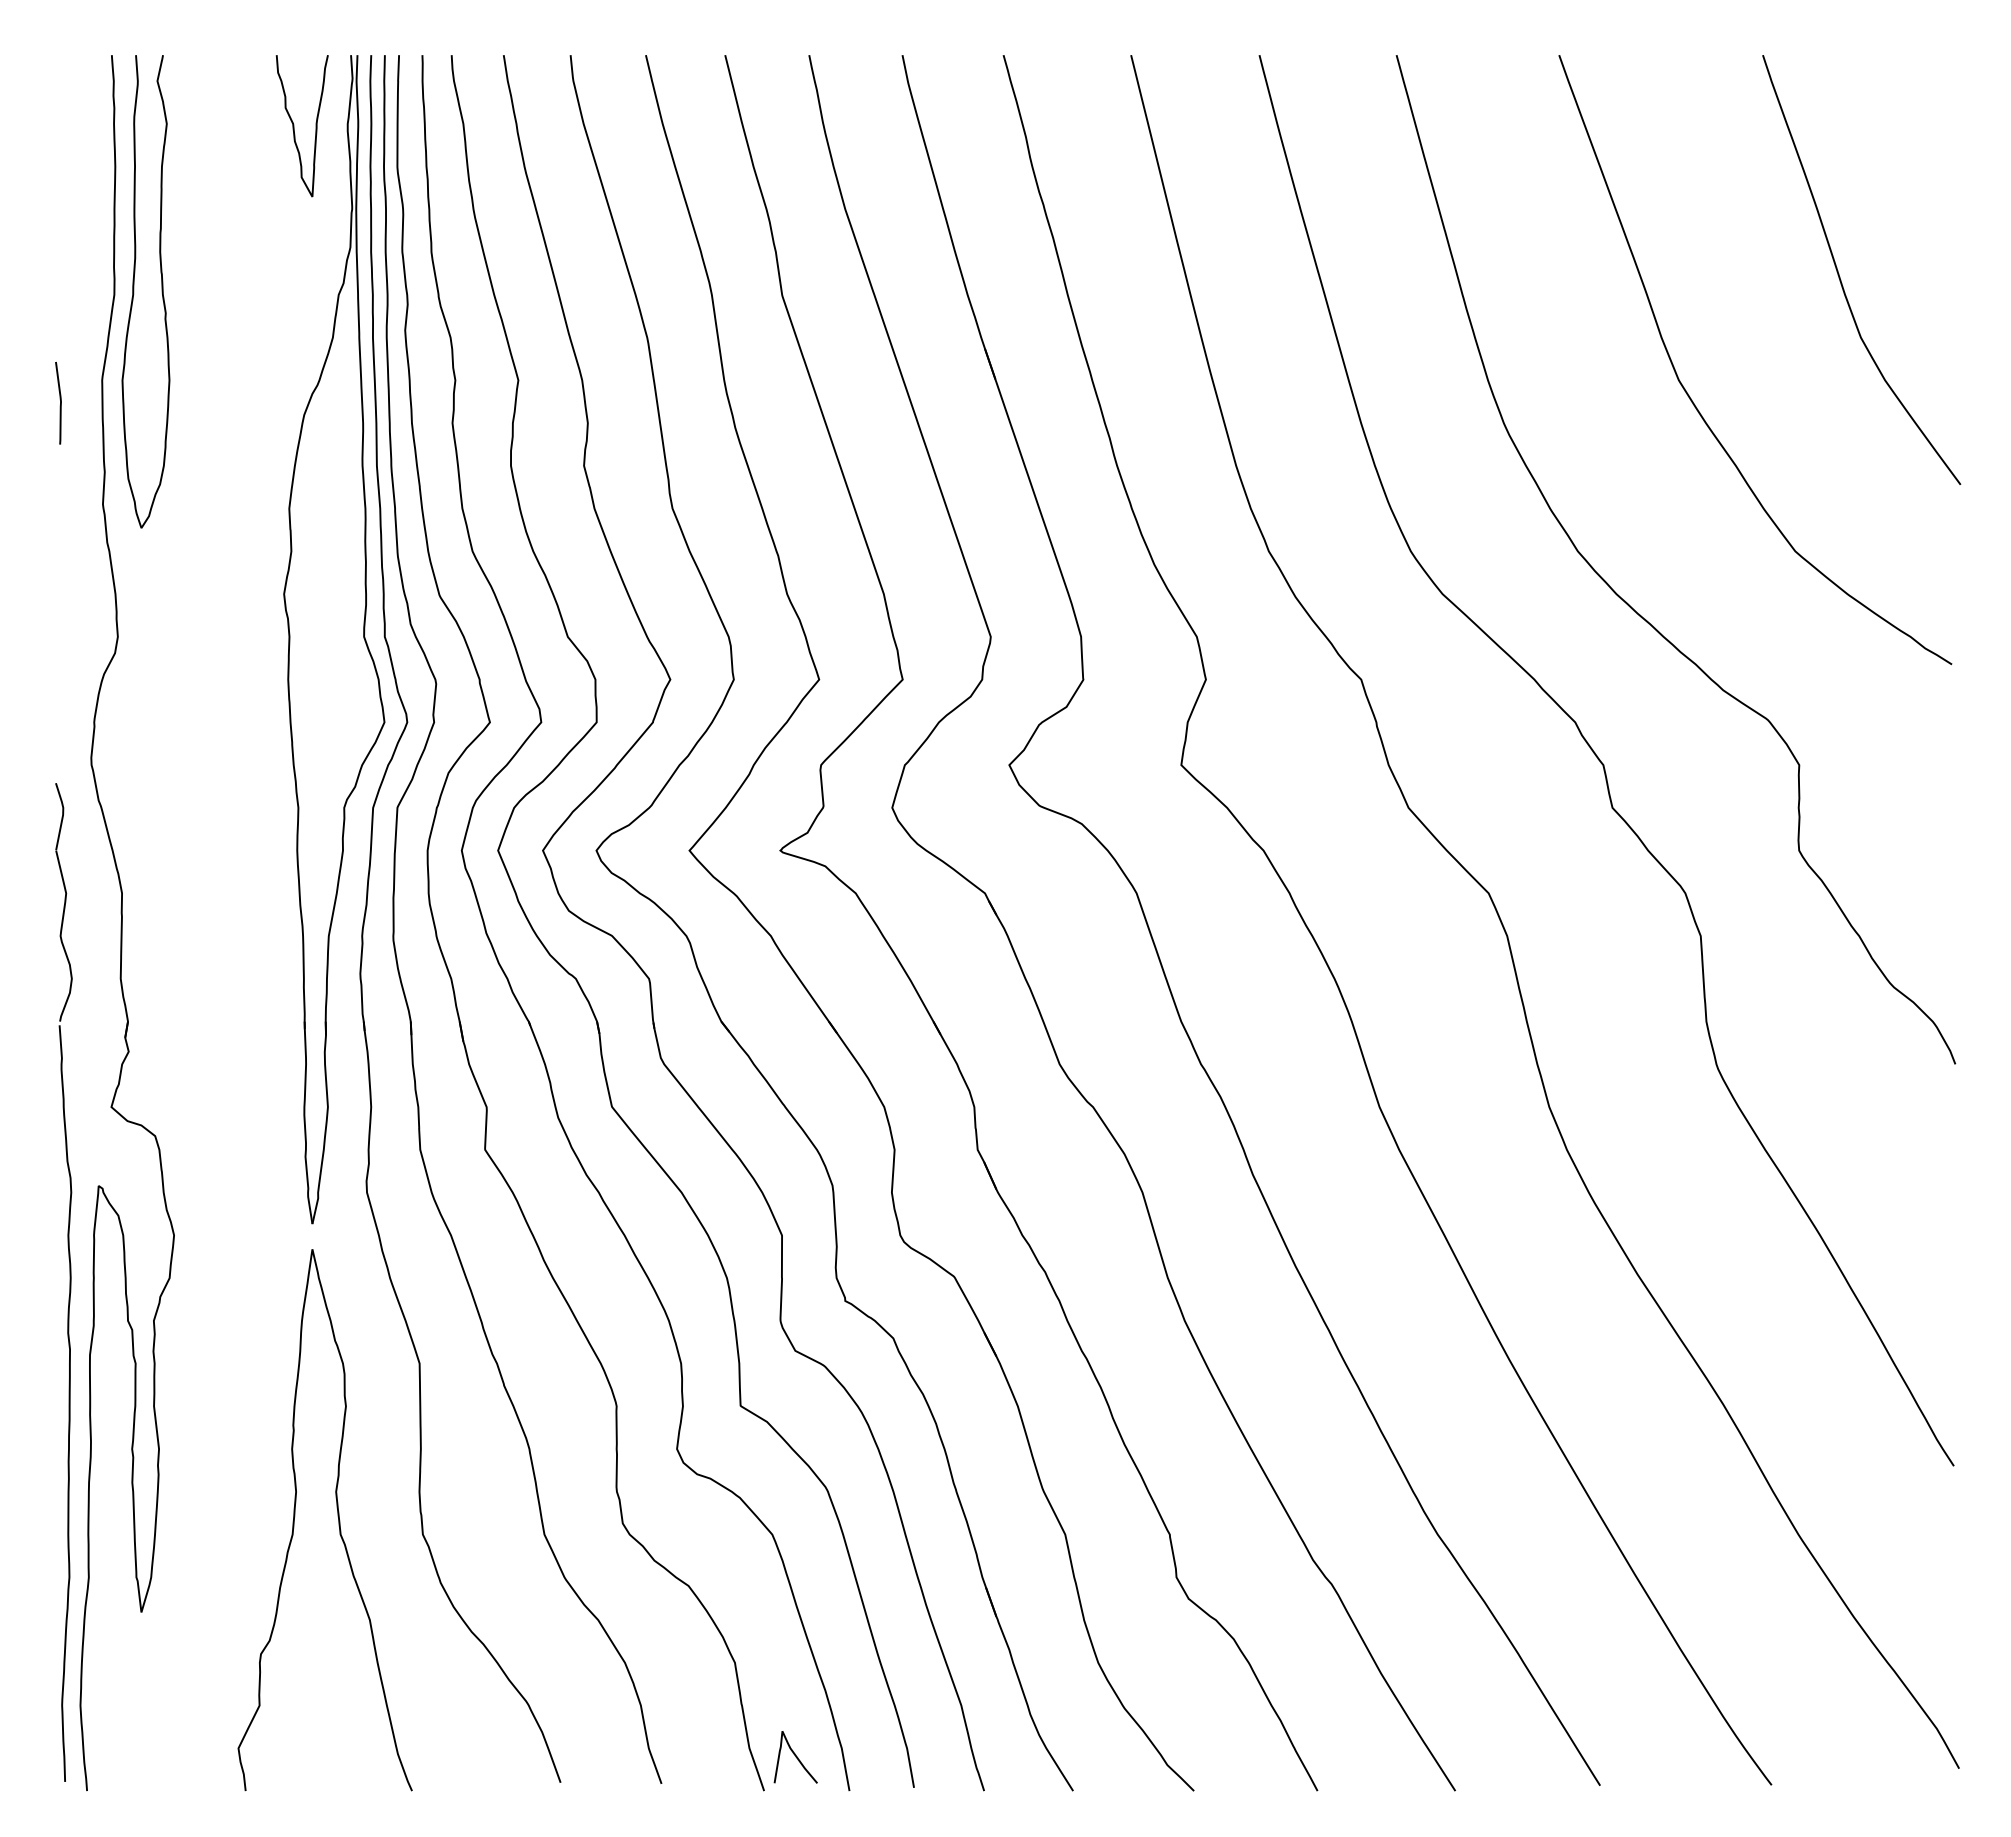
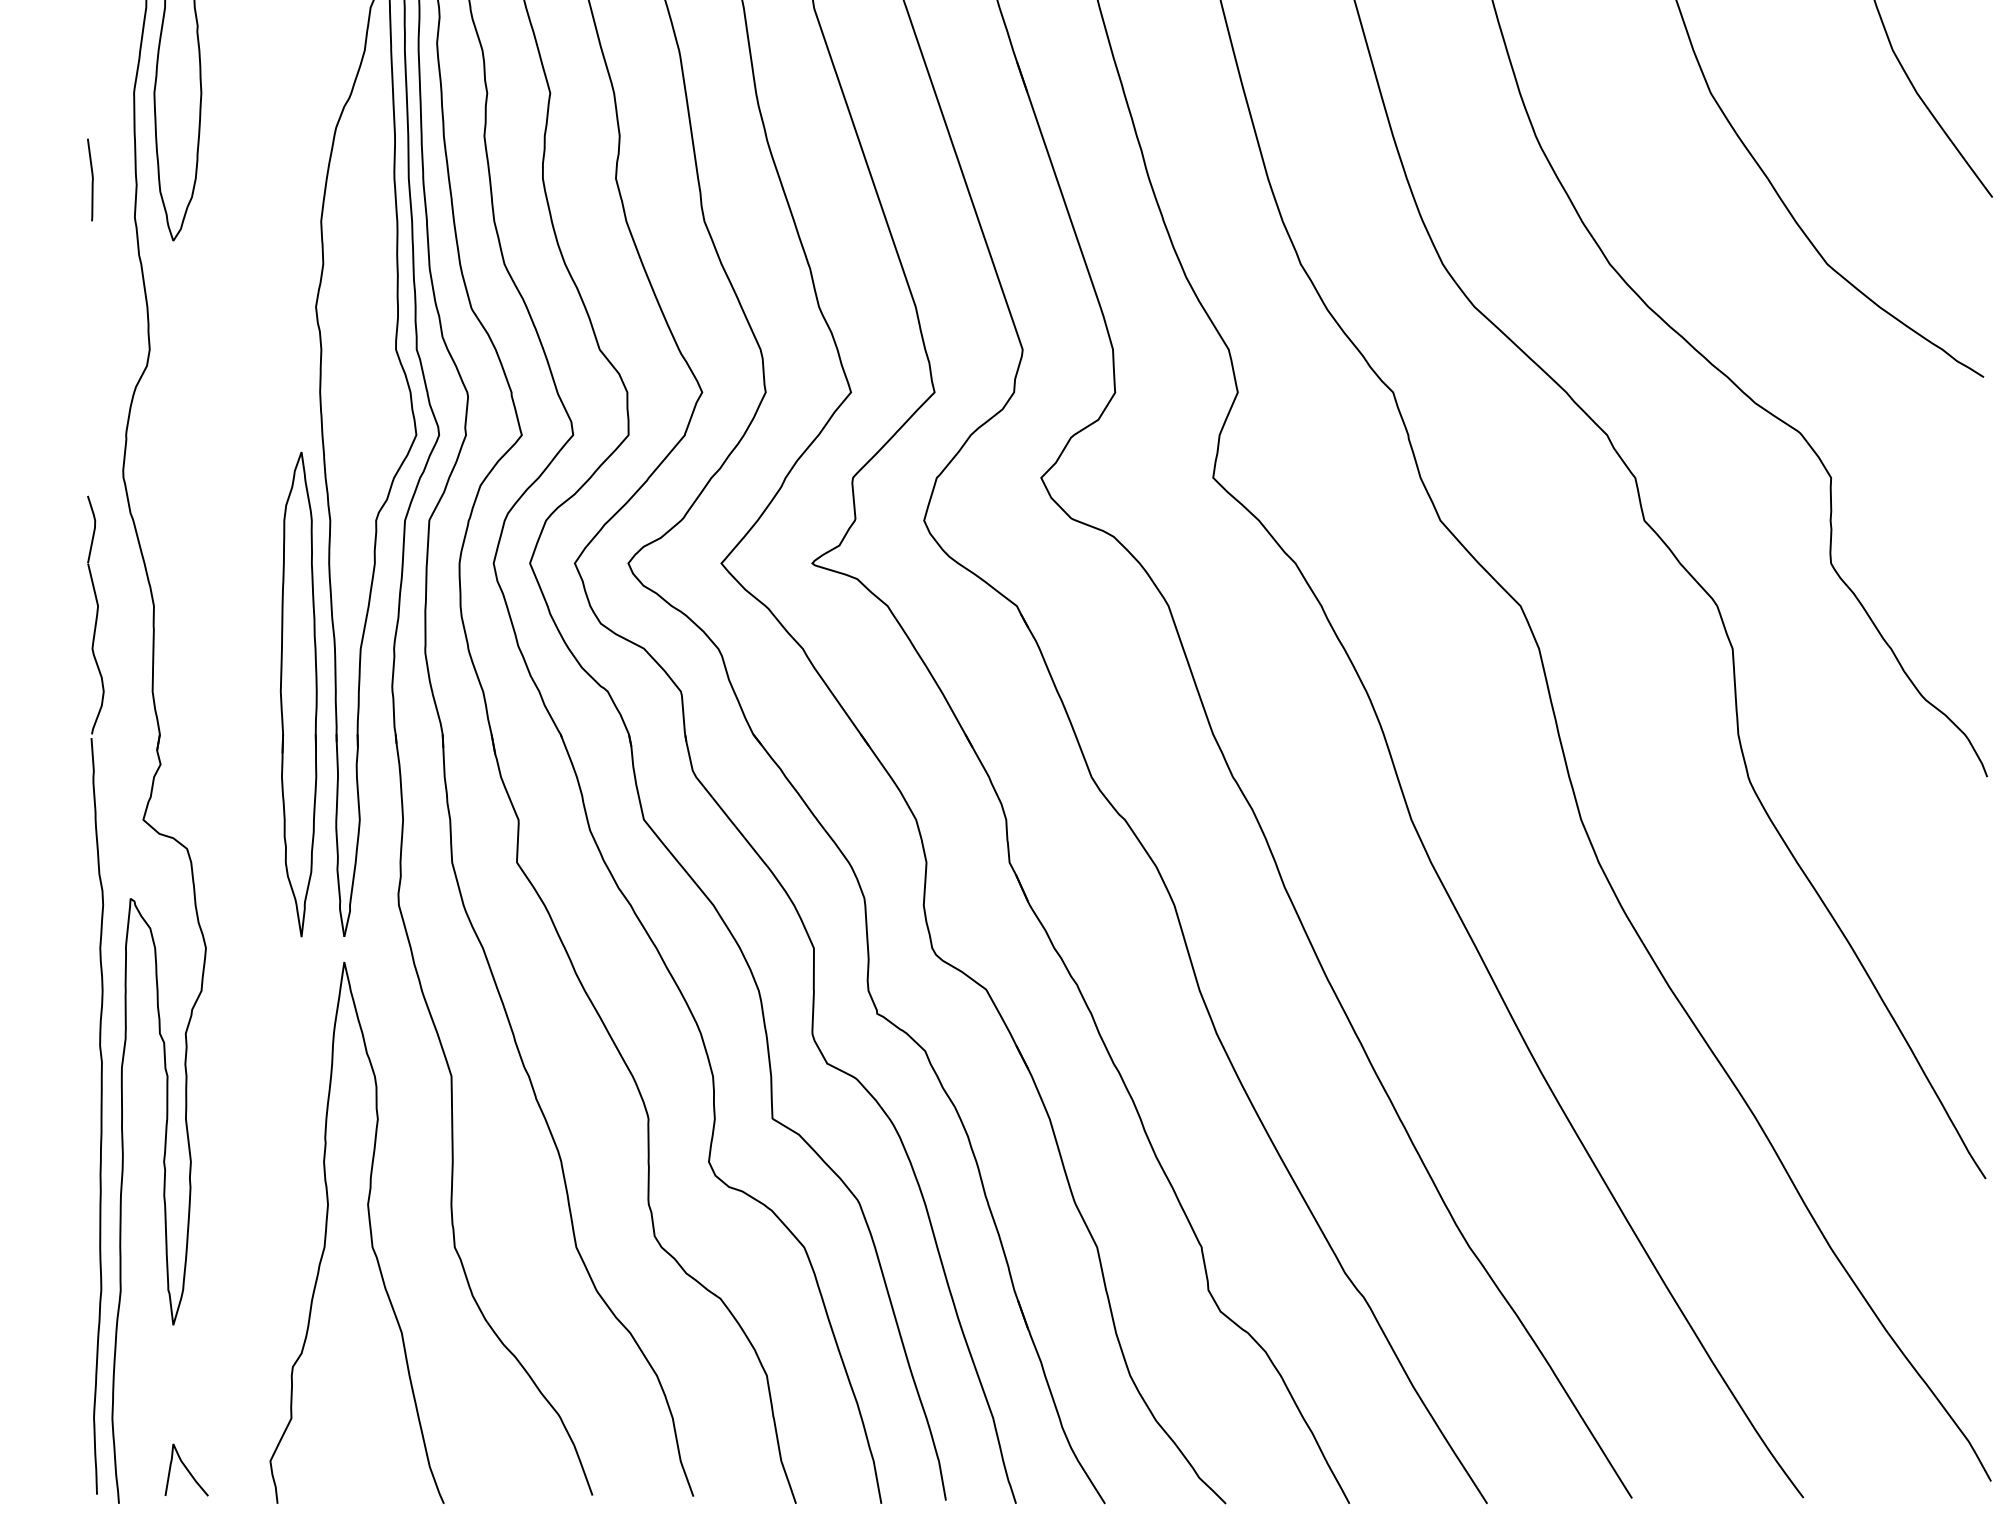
curve: (60, 403) -> (92, 180), moved
part: (266, 981) -> (298, 694), added
curve: (795, 1757) -> (186, 1470), moved

